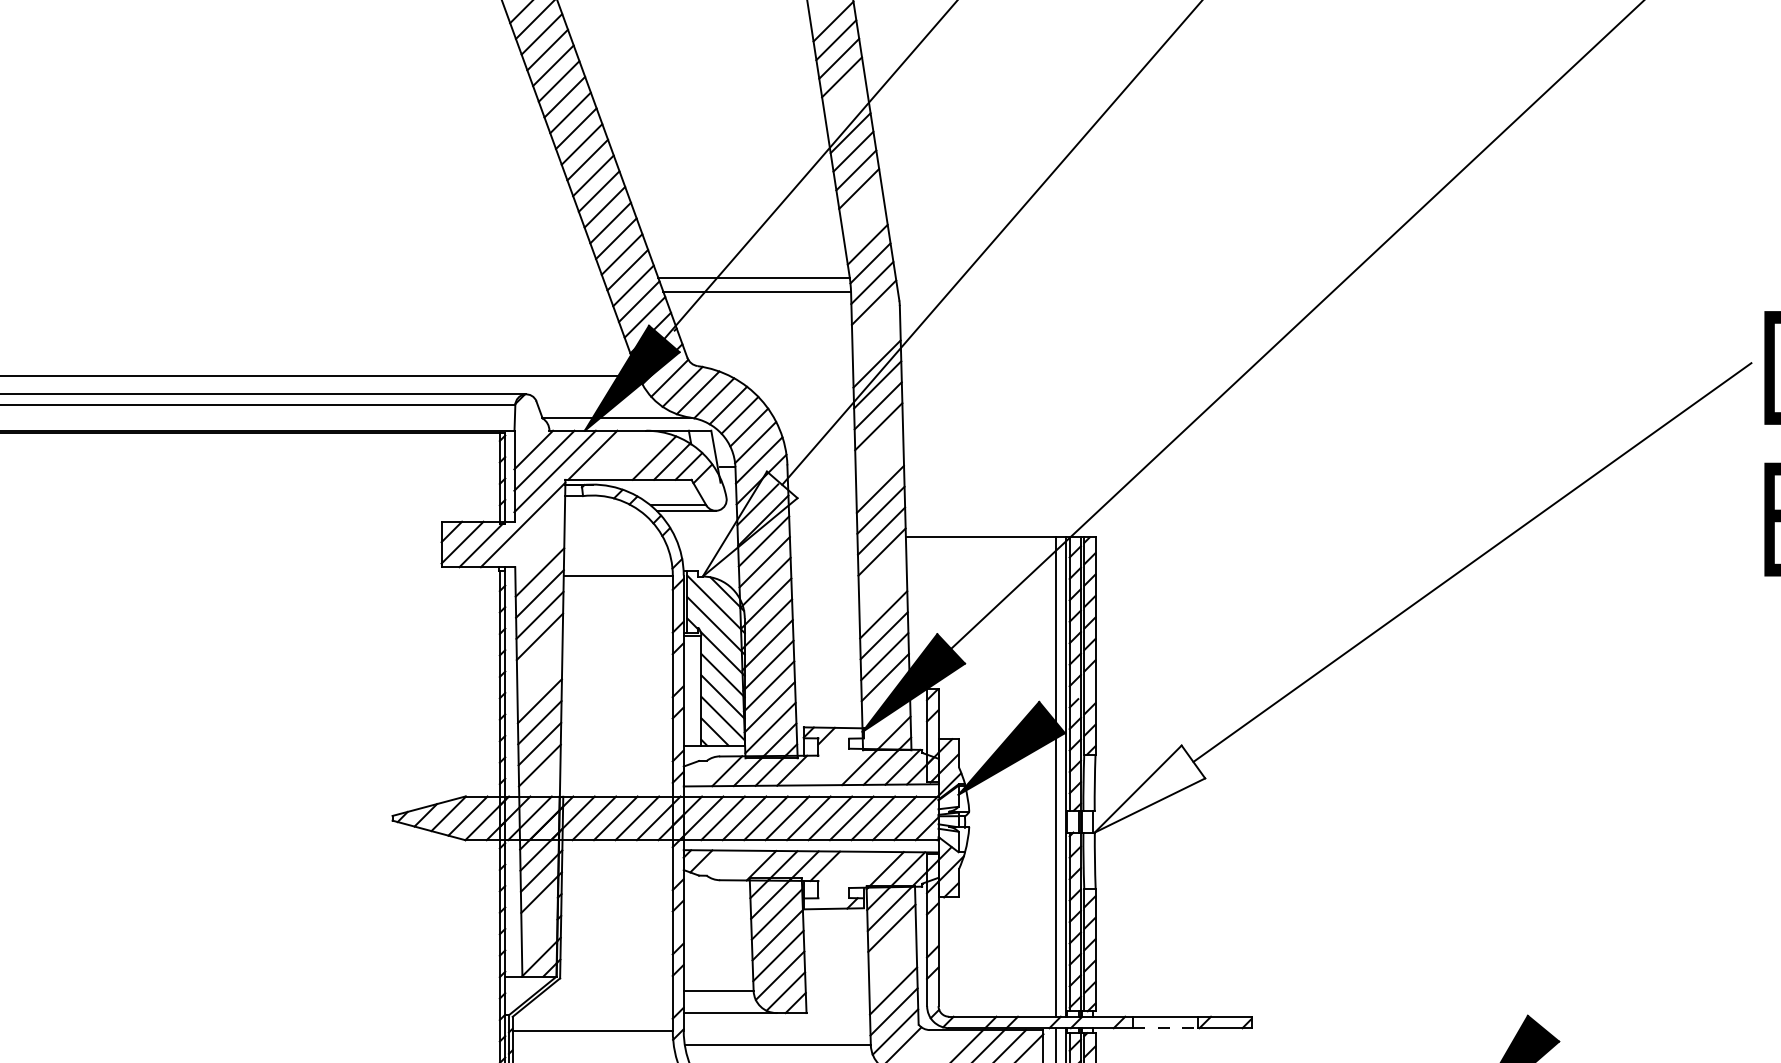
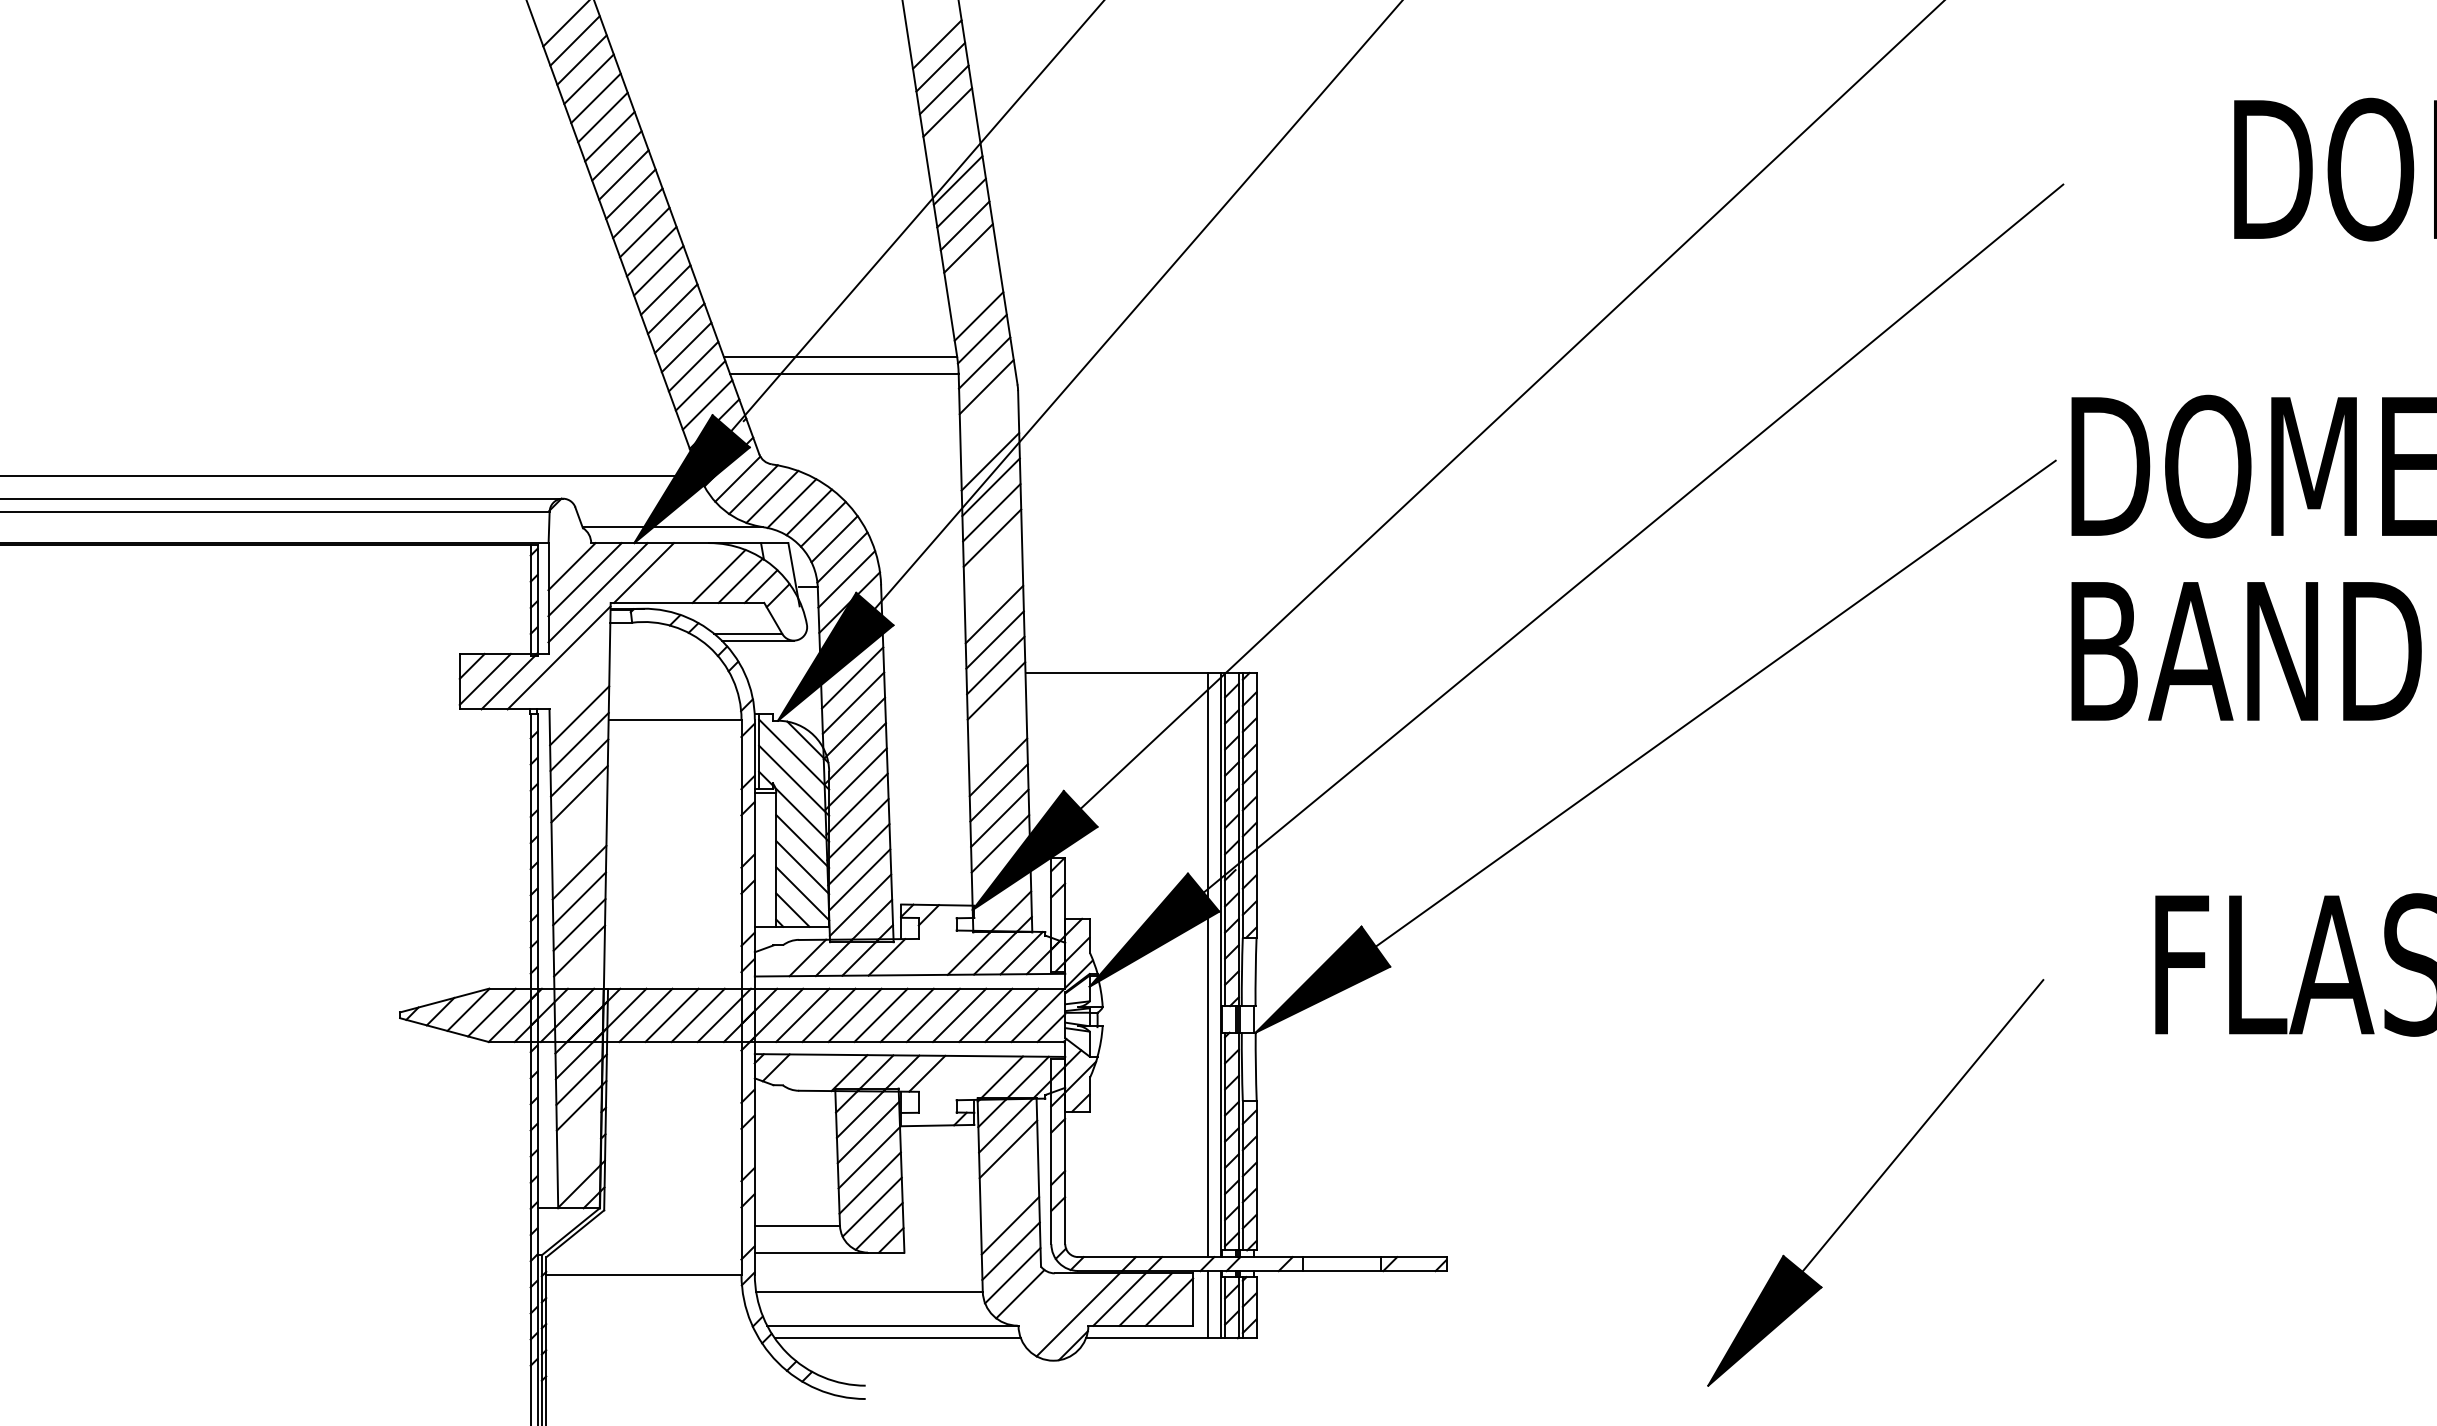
line: (1404, 426) -> (1633, 538), added
fill: (749, 523) -> (835, 656), added
fill: (1149, 788) -> (1322, 979), added
line: (1642, 908) -> (1922, 1125), added
line: (1166, 1027) -> (1342, 1270), dashed -> solid

